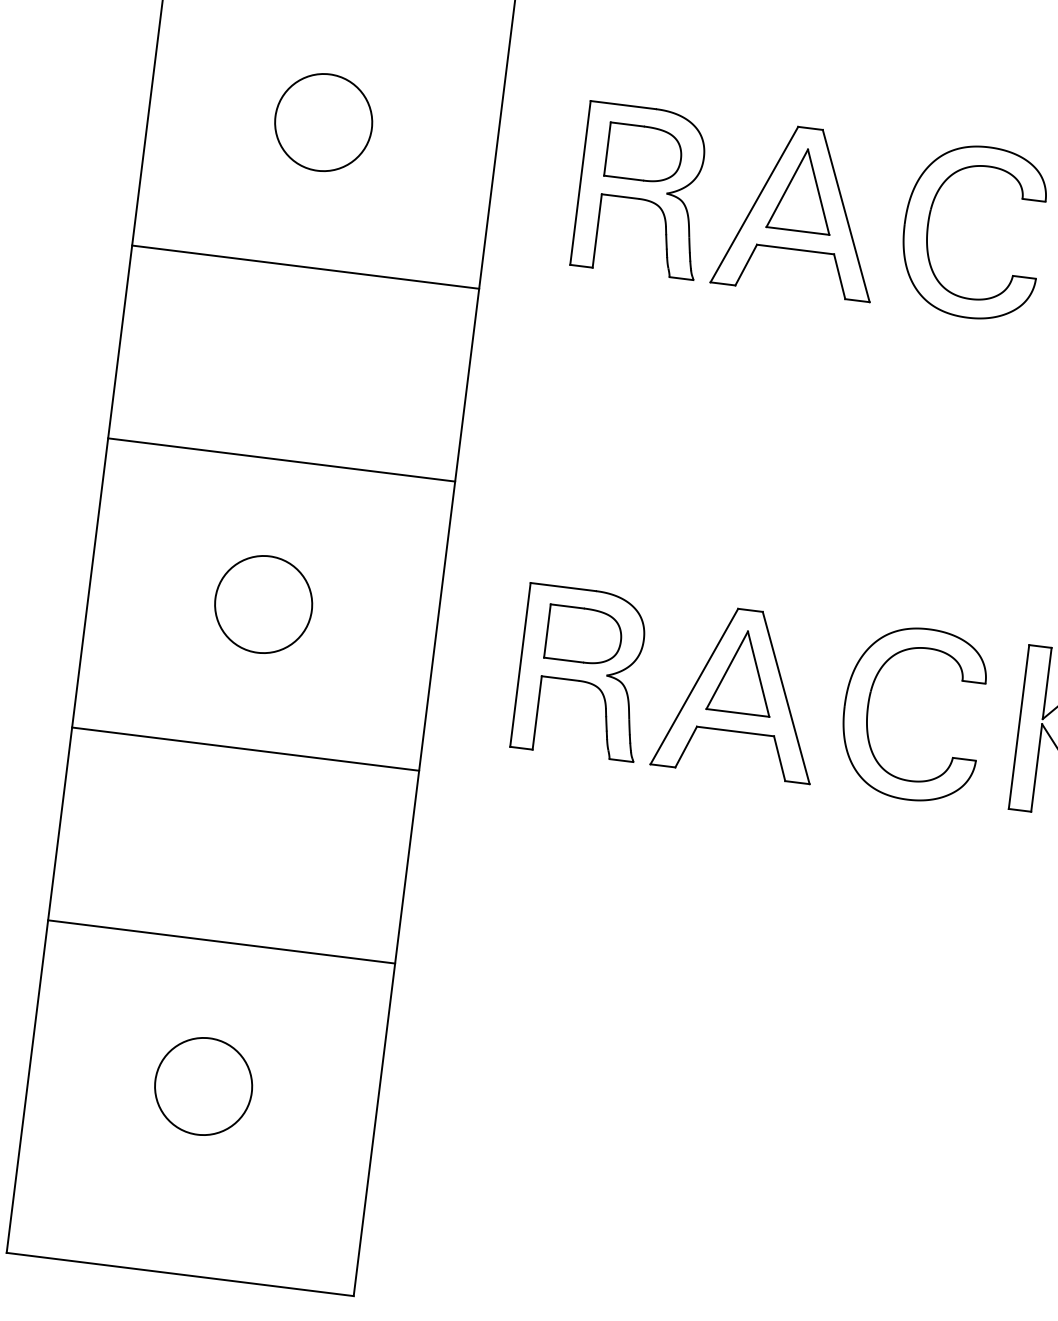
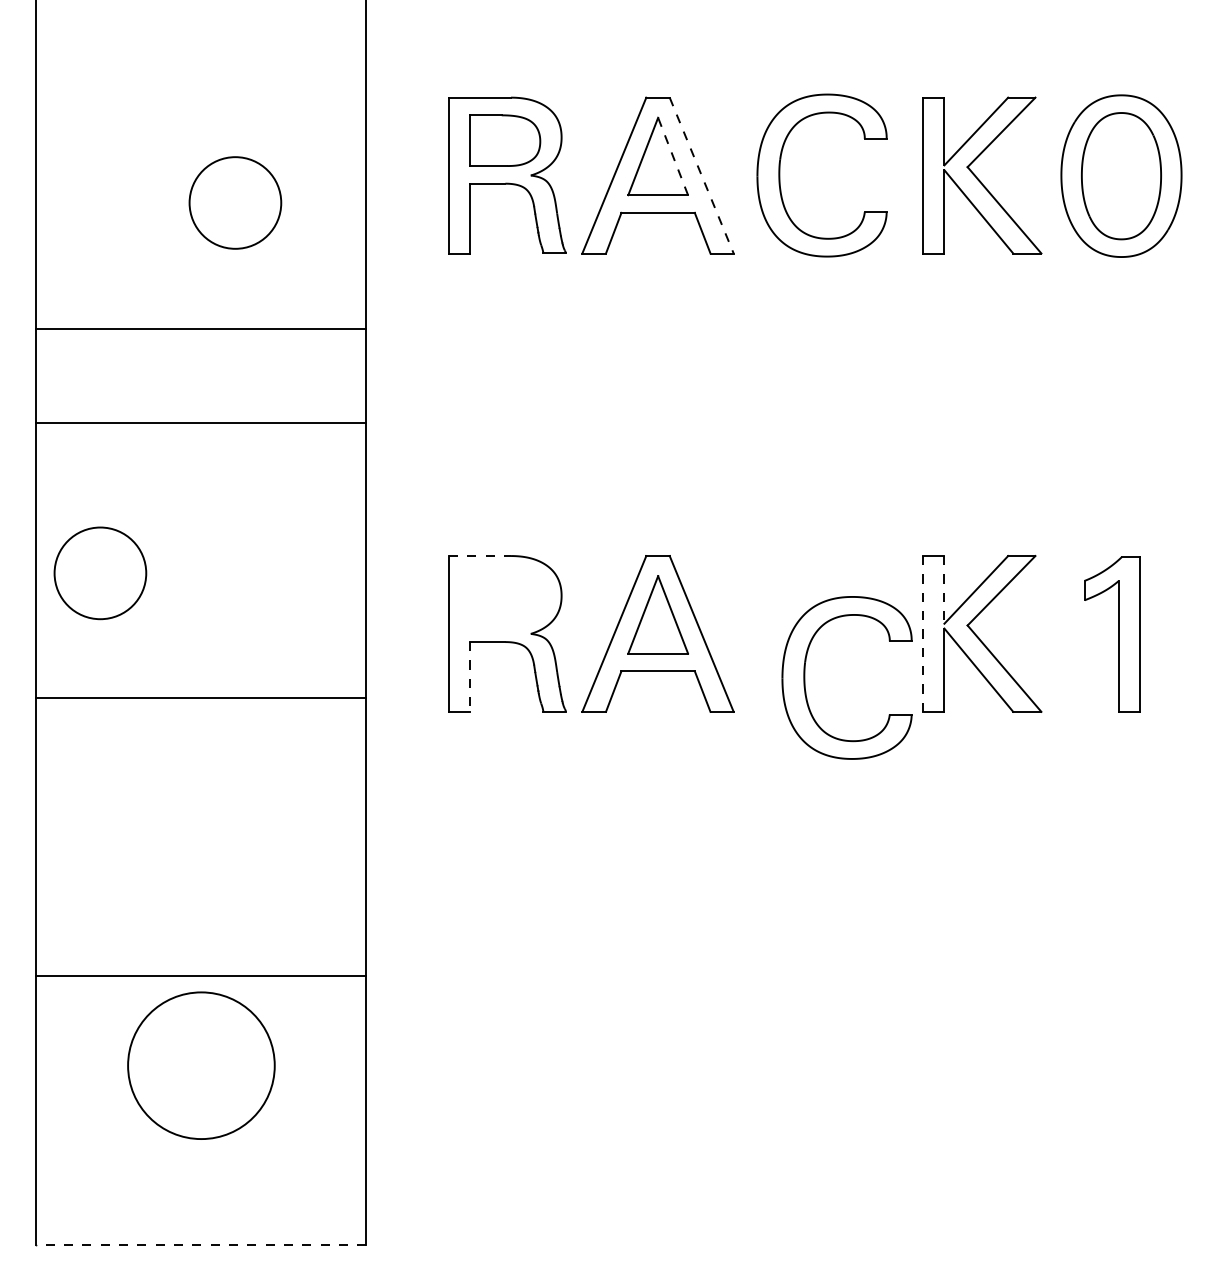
circle: (323, 122) -> (235, 202), moved
line: (819, 192) -> (673, 156), solid -> dashed
line: (845, 217) -> (701, 176), solid -> dashed
line: (305, 267) -> (201, 328), moved
line: (281, 459) -> (201, 422), moved
line: (563, 587) -> (480, 556), solid -> dashed
circle: (263, 604) -> (100, 573), moved
part: (584, 635) -> (505, 598), removed
line: (1047, 683) -> (944, 589), solid -> dashed
part: (869, 707) -> (805, 677), moved
line: (537, 712) -> (470, 676), solid -> dashed
line: (1019, 726) -> (923, 633), solid -> dashed
line: (245, 748) -> (201, 697), moved
line: (221, 942) -> (201, 976), moved
circle: (203, 1086) -> (201, 1065), size x1.6
line: (179, 1274) -> (200, 1244), solid -> dashed

